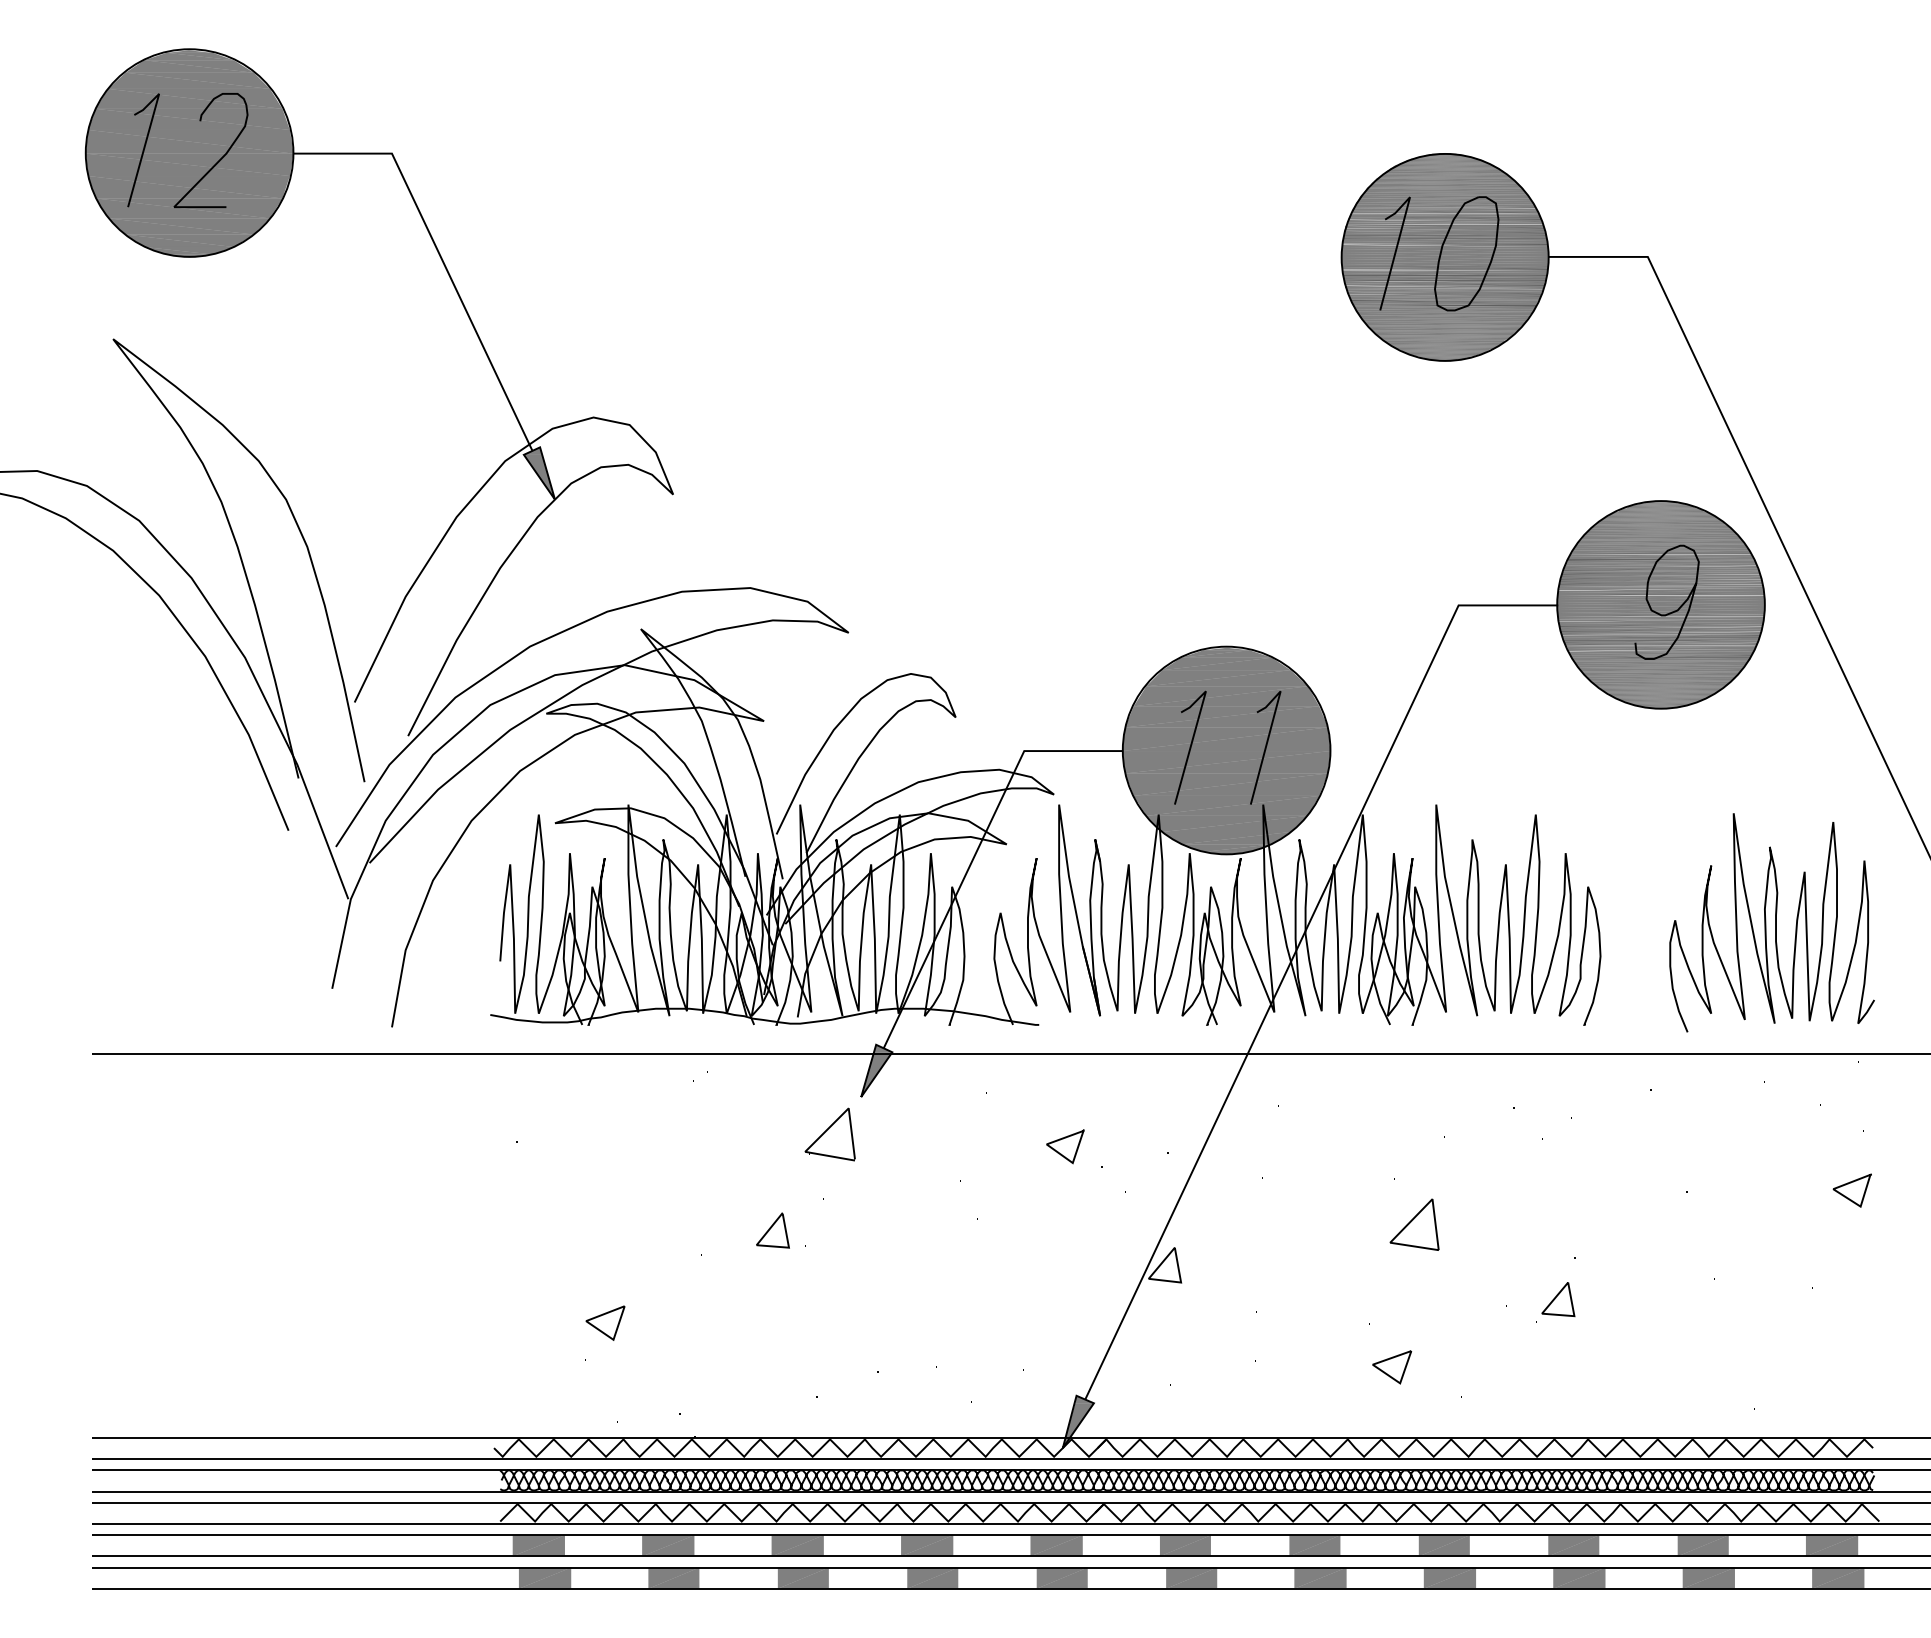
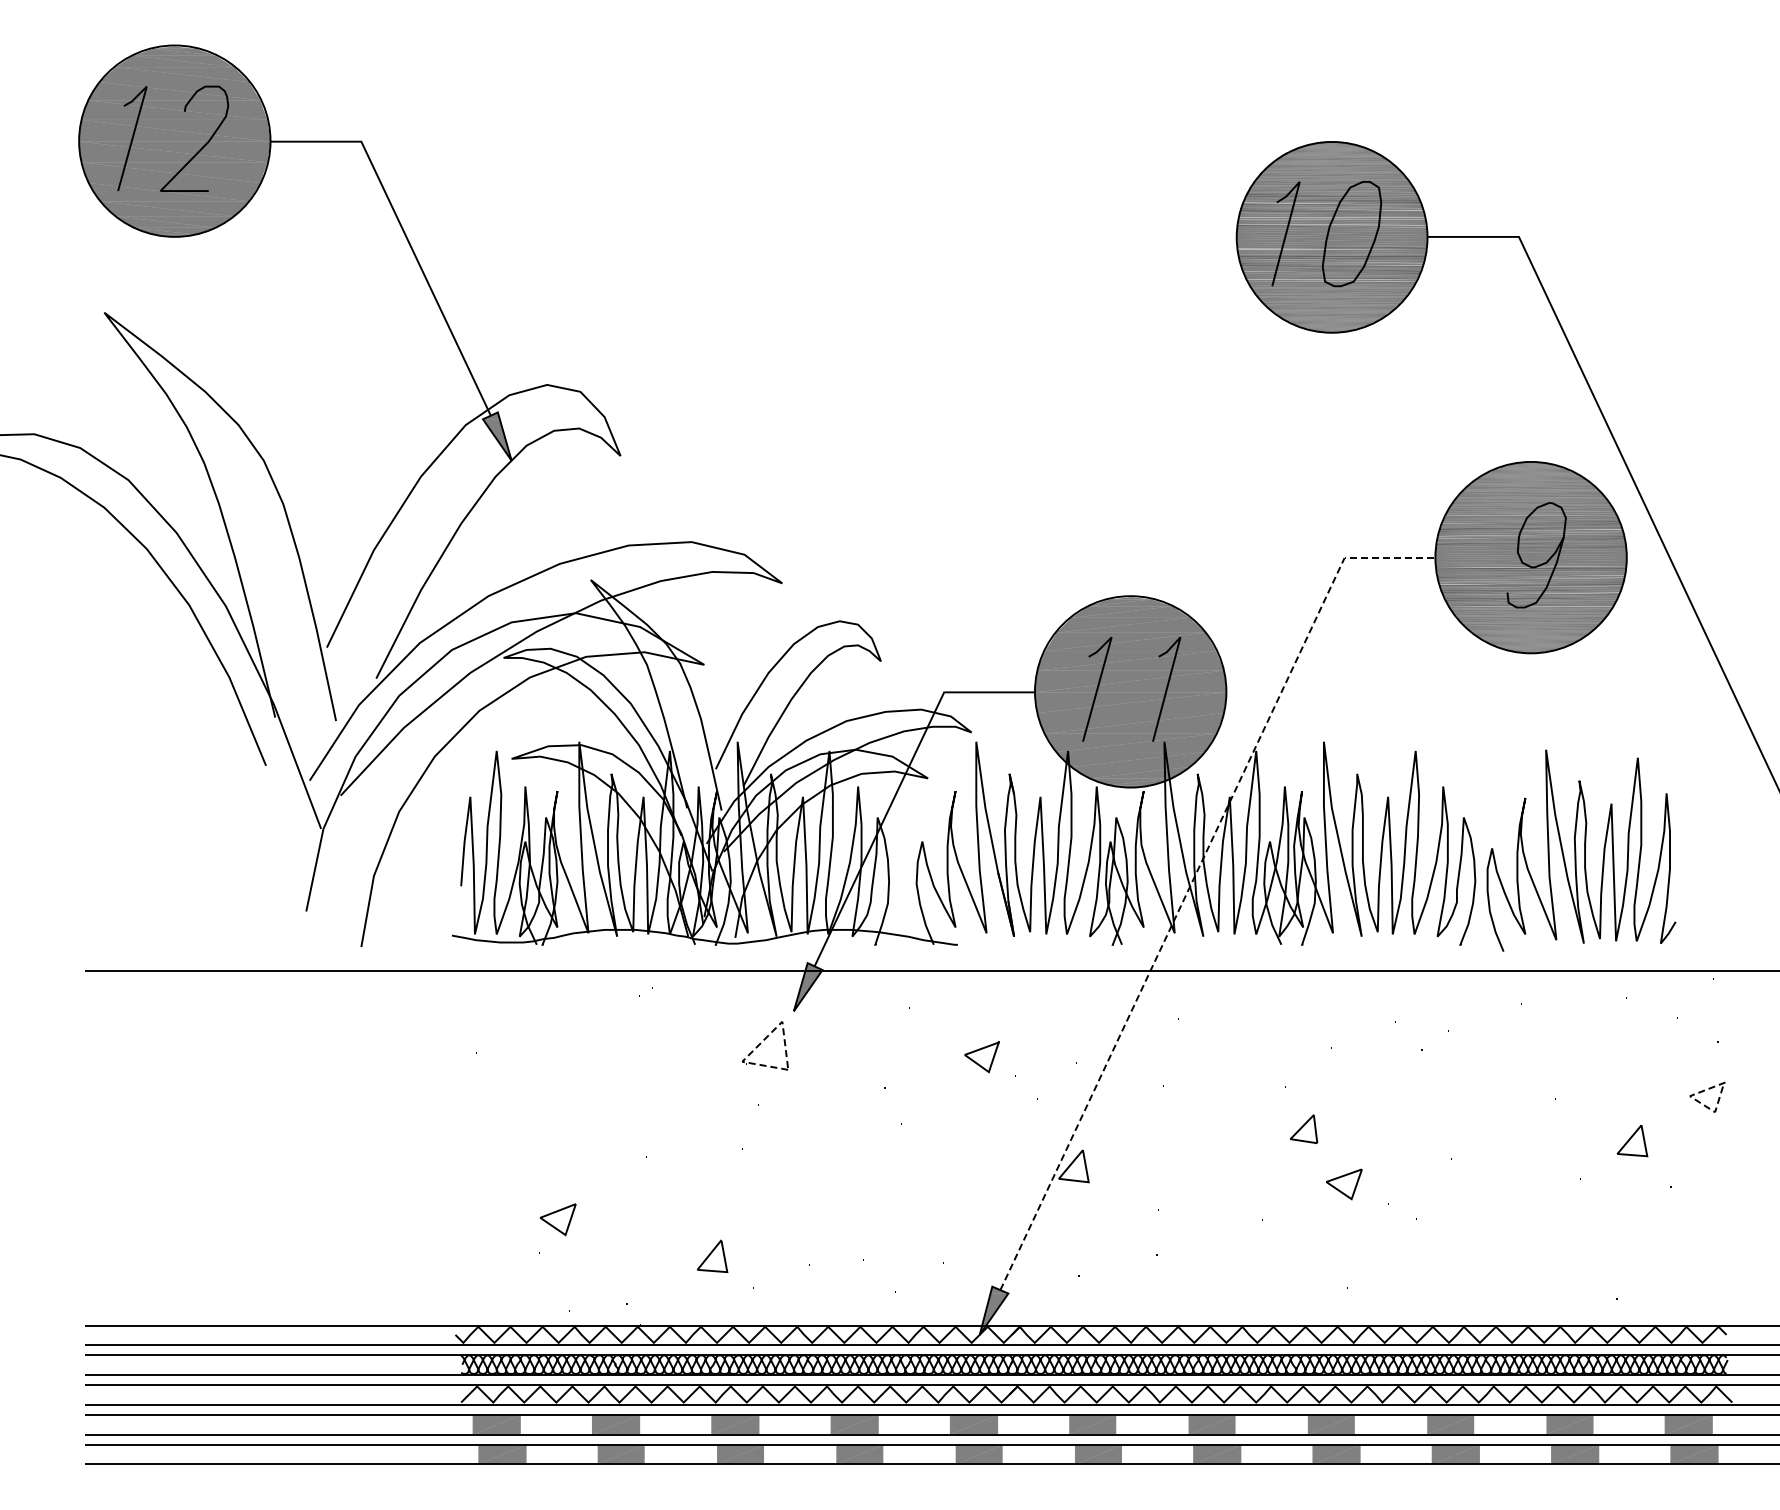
curve: (1775, 922) -> (1584, 850), moved
line: (1293, 957) -> (1192, 882), solid -> dashed
line: (827, 1129) -> (762, 1041), solid -> dashed
line: (1843, 1196) -> (1699, 1102), solid -> dashed
part: (1414, 1225) -> (1303, 1129), size x0.6
line: (771, 1228) -> (711, 1254), moved
part: (1558, 1300) -> (1632, 1141), moved
part: (1392, 1367) -> (1344, 1184), moved

